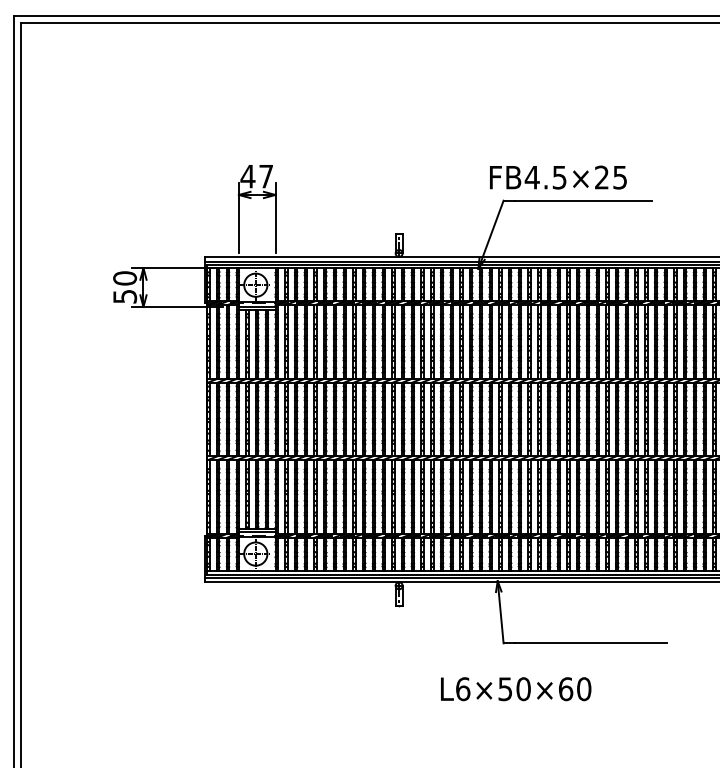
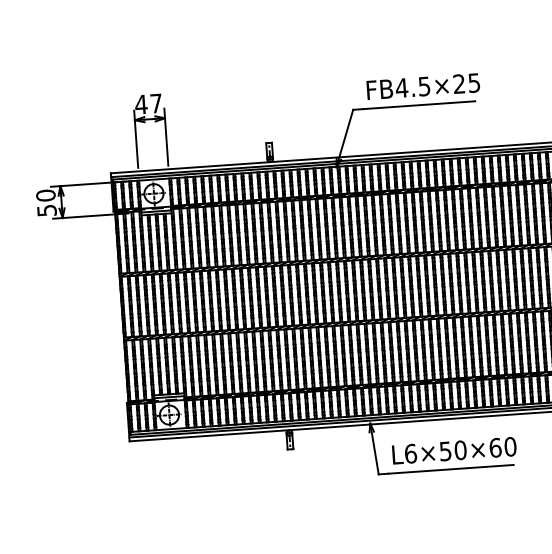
text: (558, 177) -> (423, 86), moved
text: (516, 689) -> (454, 451), moved

